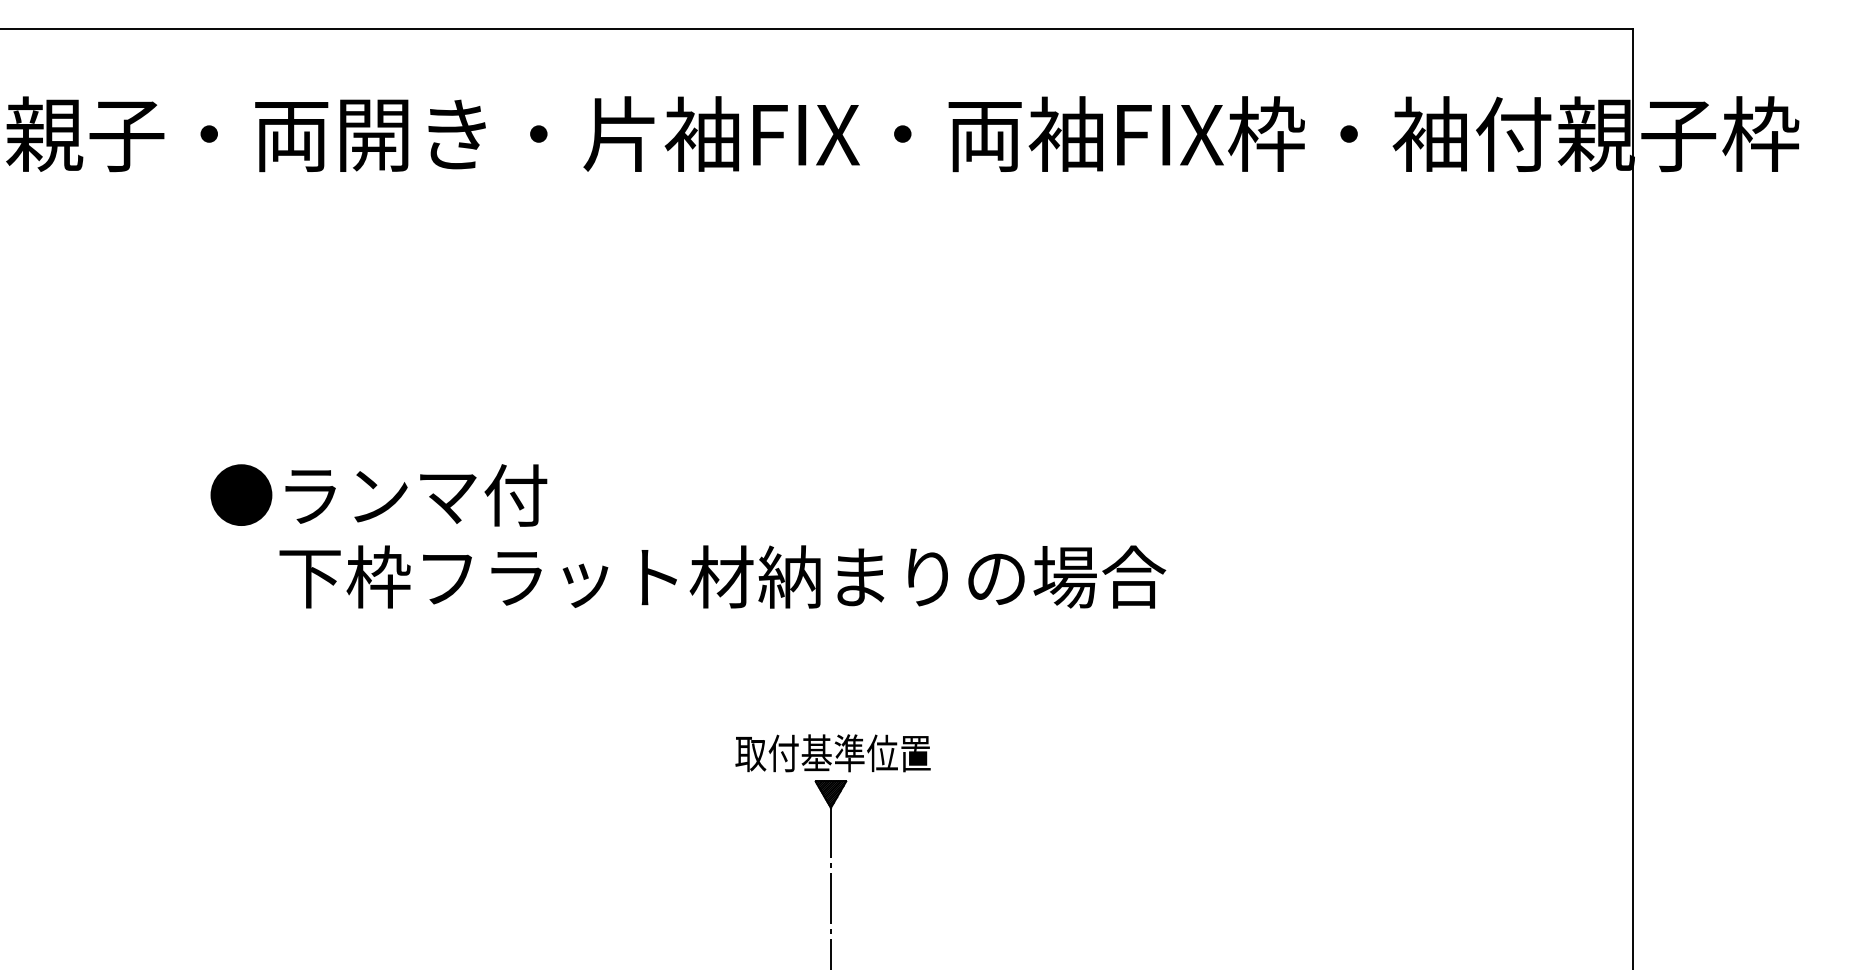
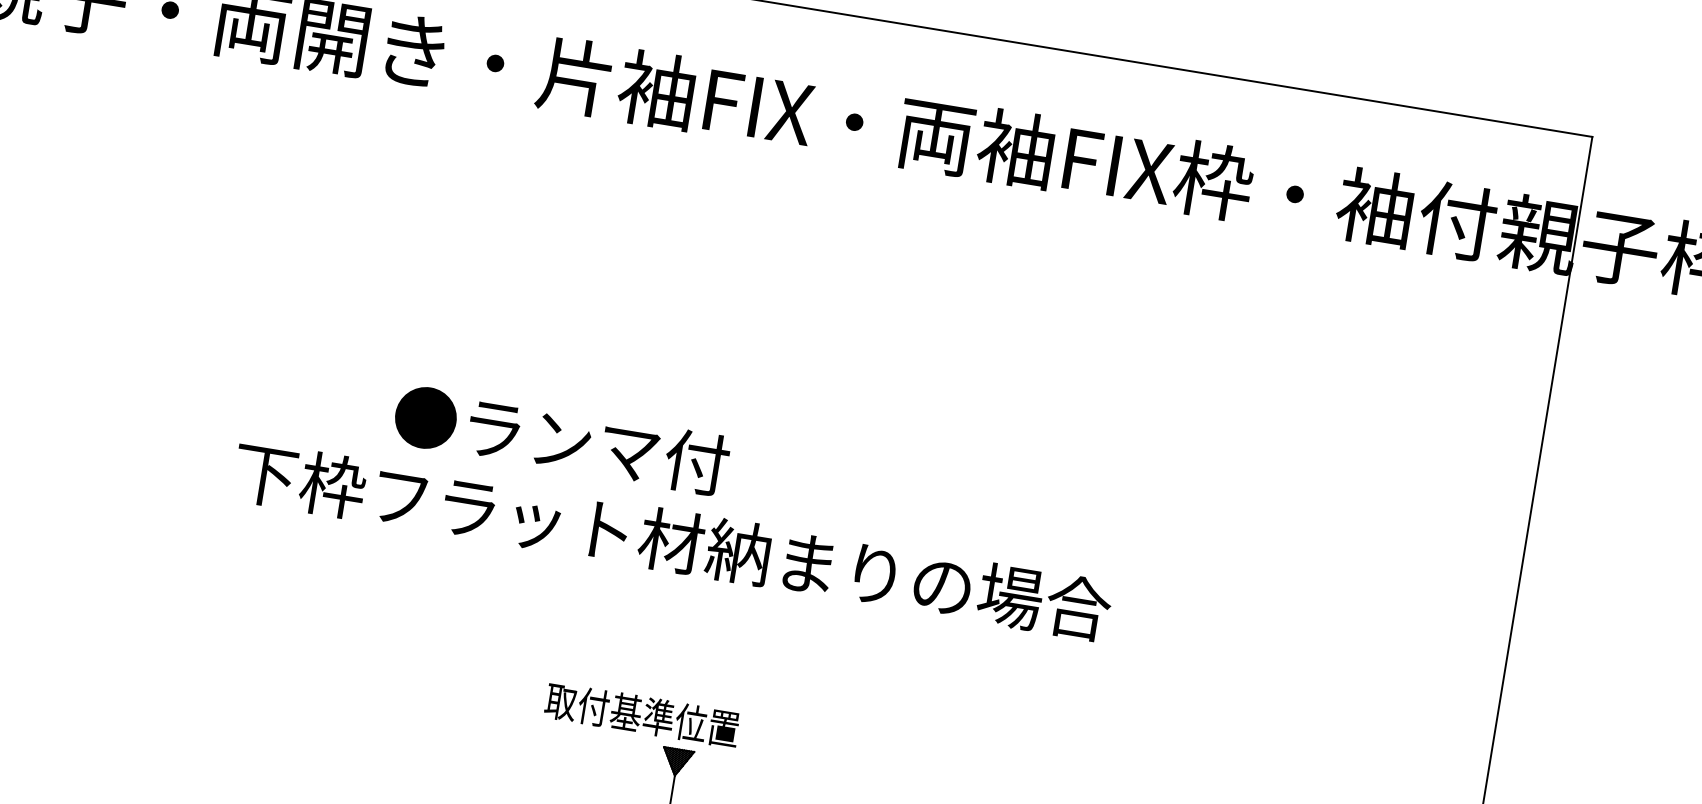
text: (378, 495) -> (561, 440), moved
text: (722, 576) -> (672, 540), moved
text: (832, 753) -> (641, 715), moved

